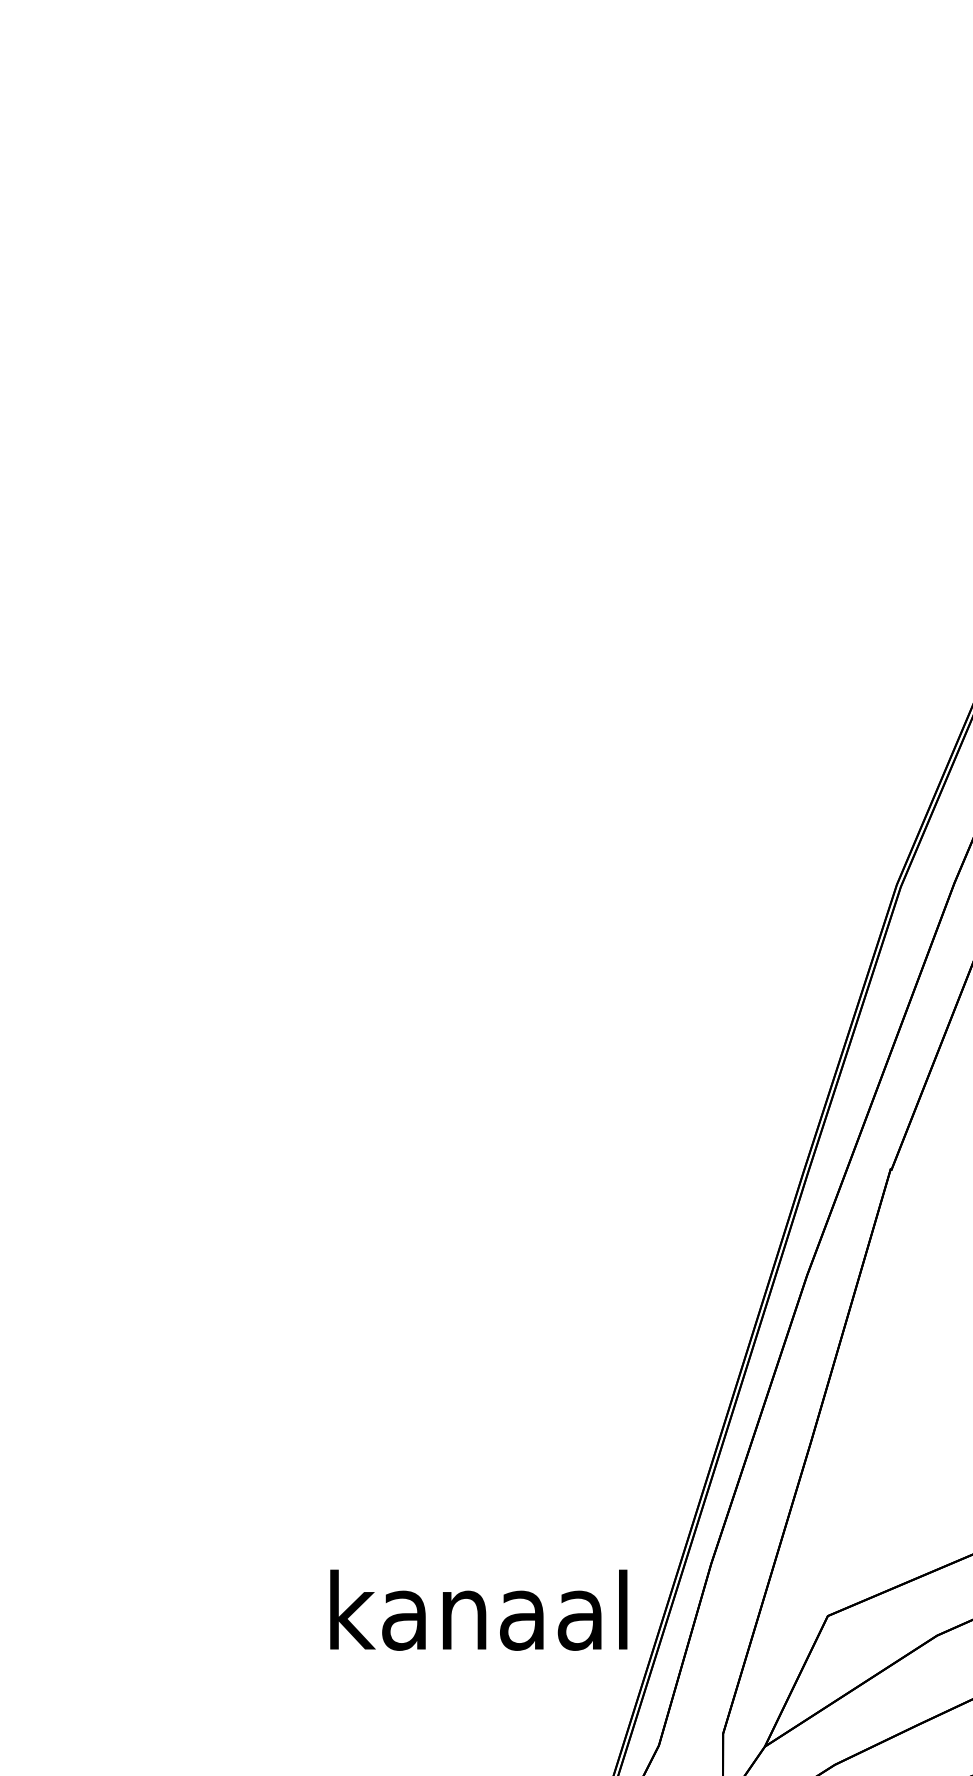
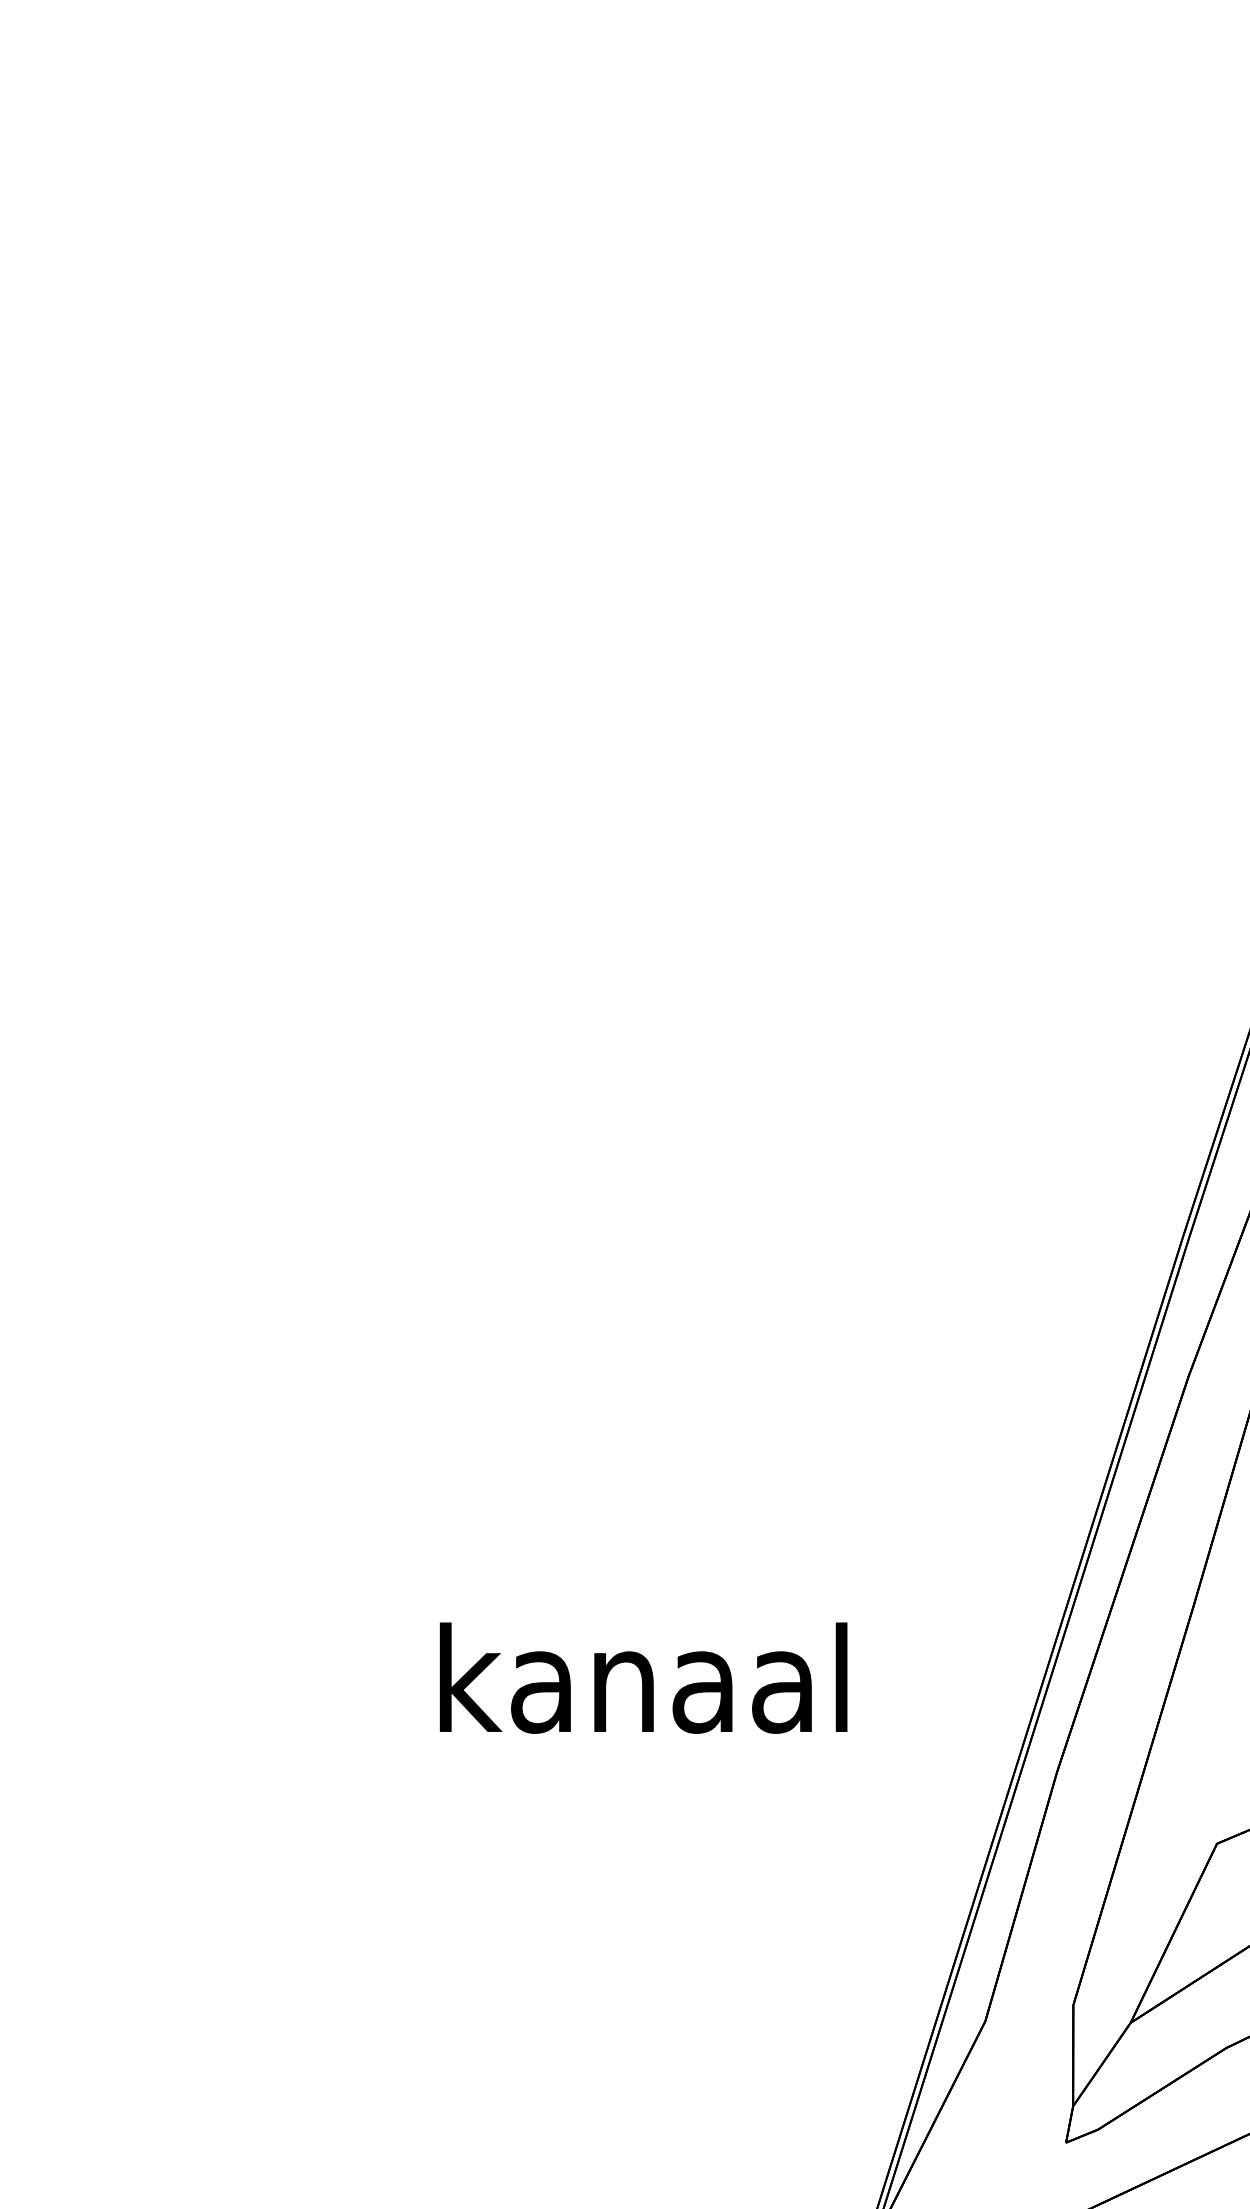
text: (478, 1609) -> (643, 1677), moved

